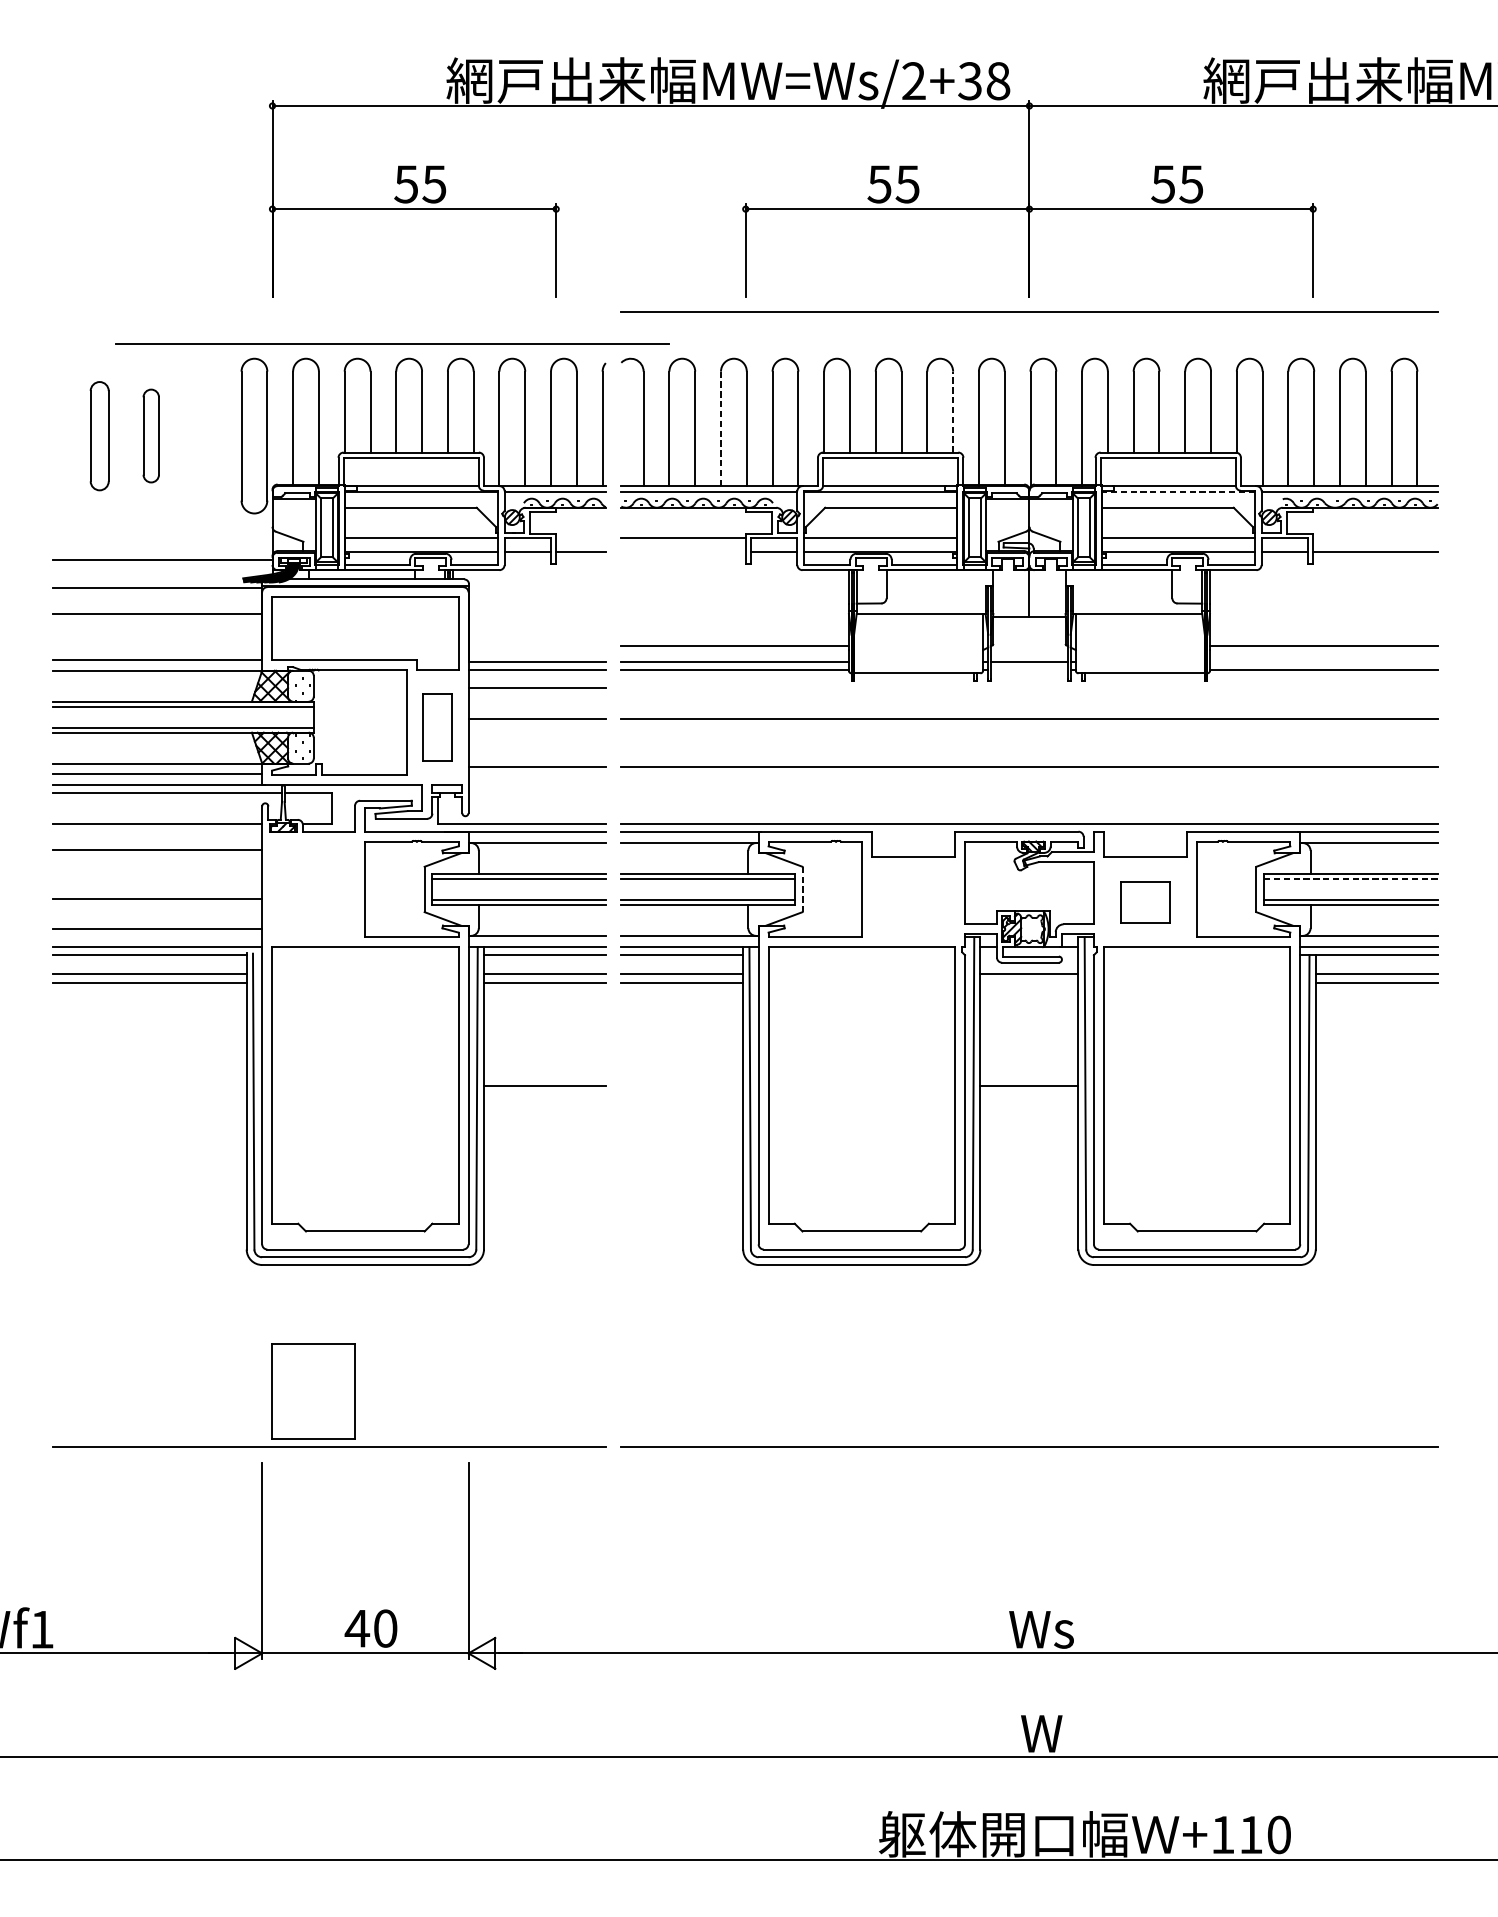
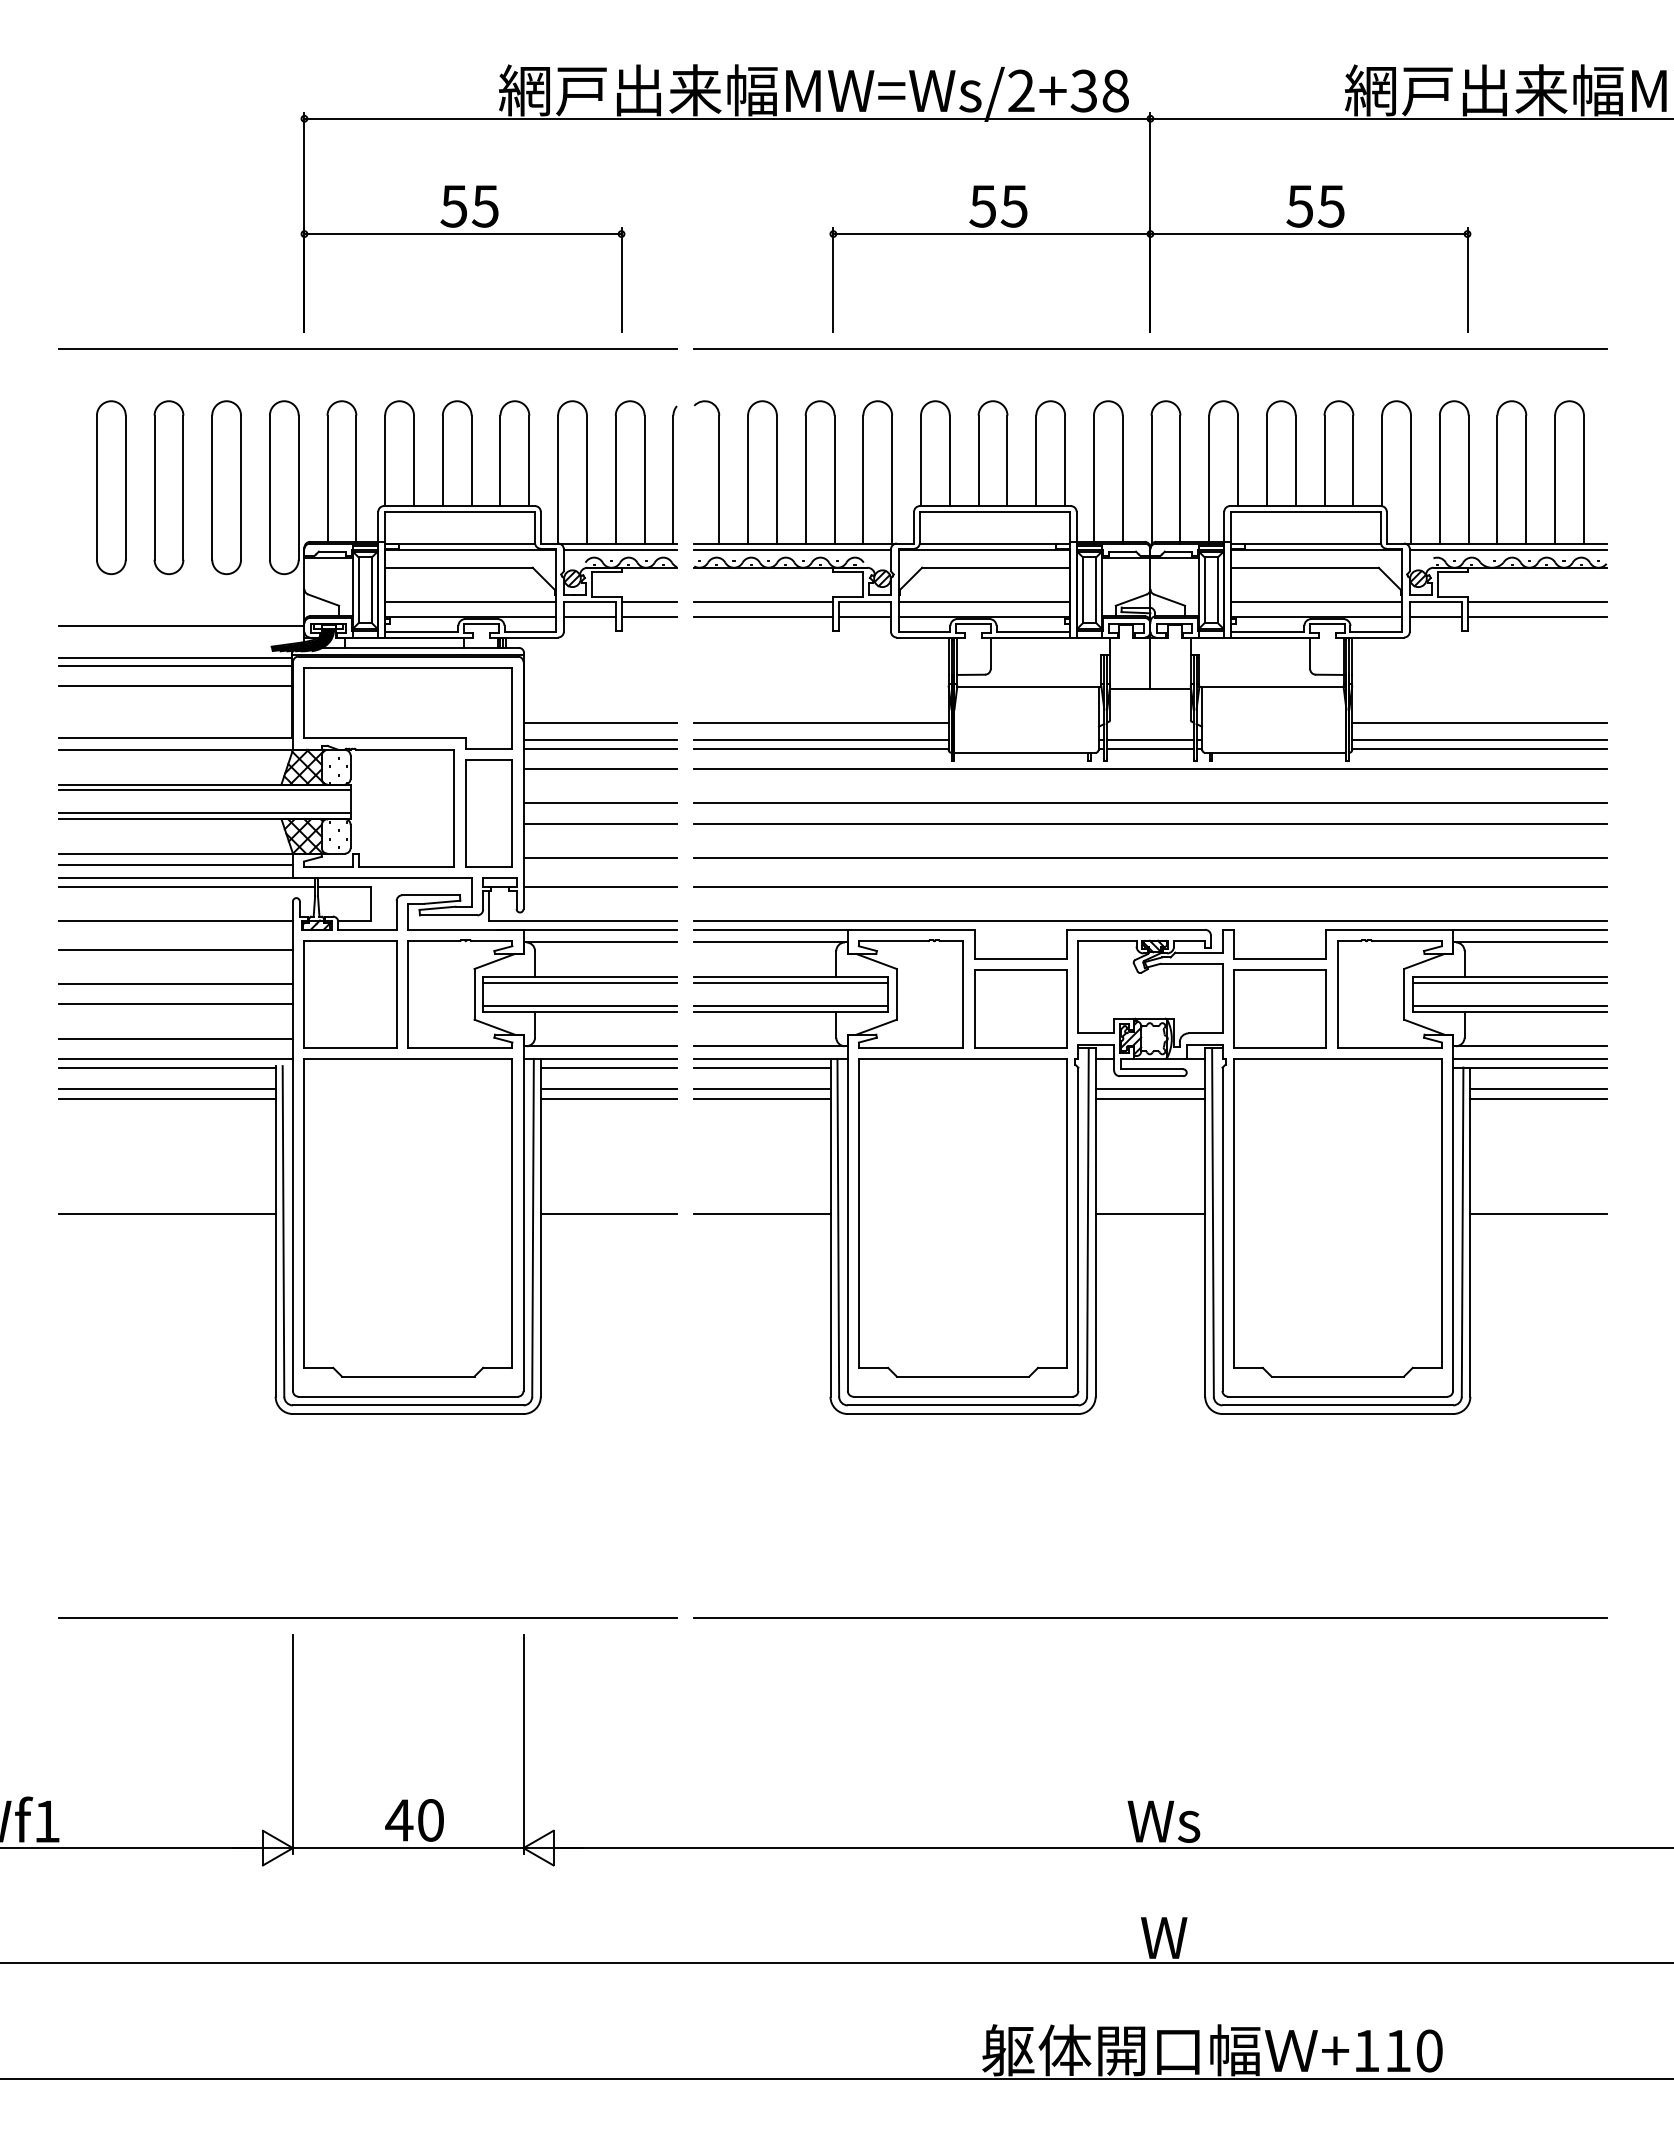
line: (392, 342) -> (367, 348), moved
line: (953, 411) -> (1065, 460), dashed -> solid
line: (720, 428) -> (805, 479), dashed -> solid
part: (99, 435) -> (111, 487), size x1.43
part: (150, 435) -> (168, 487), size x1.67
part: (202, 435) -> (226, 487), added
line: (1178, 492) -> (1316, 550), dashed -> solid
line: (581, 537) -> (649, 601), added
line: (1374, 537) -> (1536, 601), added
line: (683, 552) -> (763, 617), added
line: (157, 595) -> (175, 665), added
line: (537, 646) -> (600, 722), added
line: (1323, 662) -> (1479, 740), added
line: (1029, 669) -> (1150, 748), added
line: (1029, 687) -> (1150, 768), added
part: (437, 727) -> (488, 813), size x1.43
line: (537, 736) -> (600, 823), added
line: (1029, 736) -> (1150, 823), added
line: (537, 792) -> (600, 886), added
line: (1029, 792) -> (1150, 886), added
line: (1350, 878) -> (1509, 982), dashed -> solid
line: (157, 880) -> (175, 984), added
line: (802, 889) -> (896, 994), dashed -> solid
part: (913, 902) -> (1020, 1008), added
part: (1144, 902) -> (1279, 1008), size x1.67
line: (1029, 982) -> (1150, 1098), added
line: (149, 1086) -> (166, 1214), added
line: (682, 1086) -> (762, 1214), added
line: (1376, 1086) -> (1538, 1214), added
part: (313, 1391) -> (350, 994), moved

